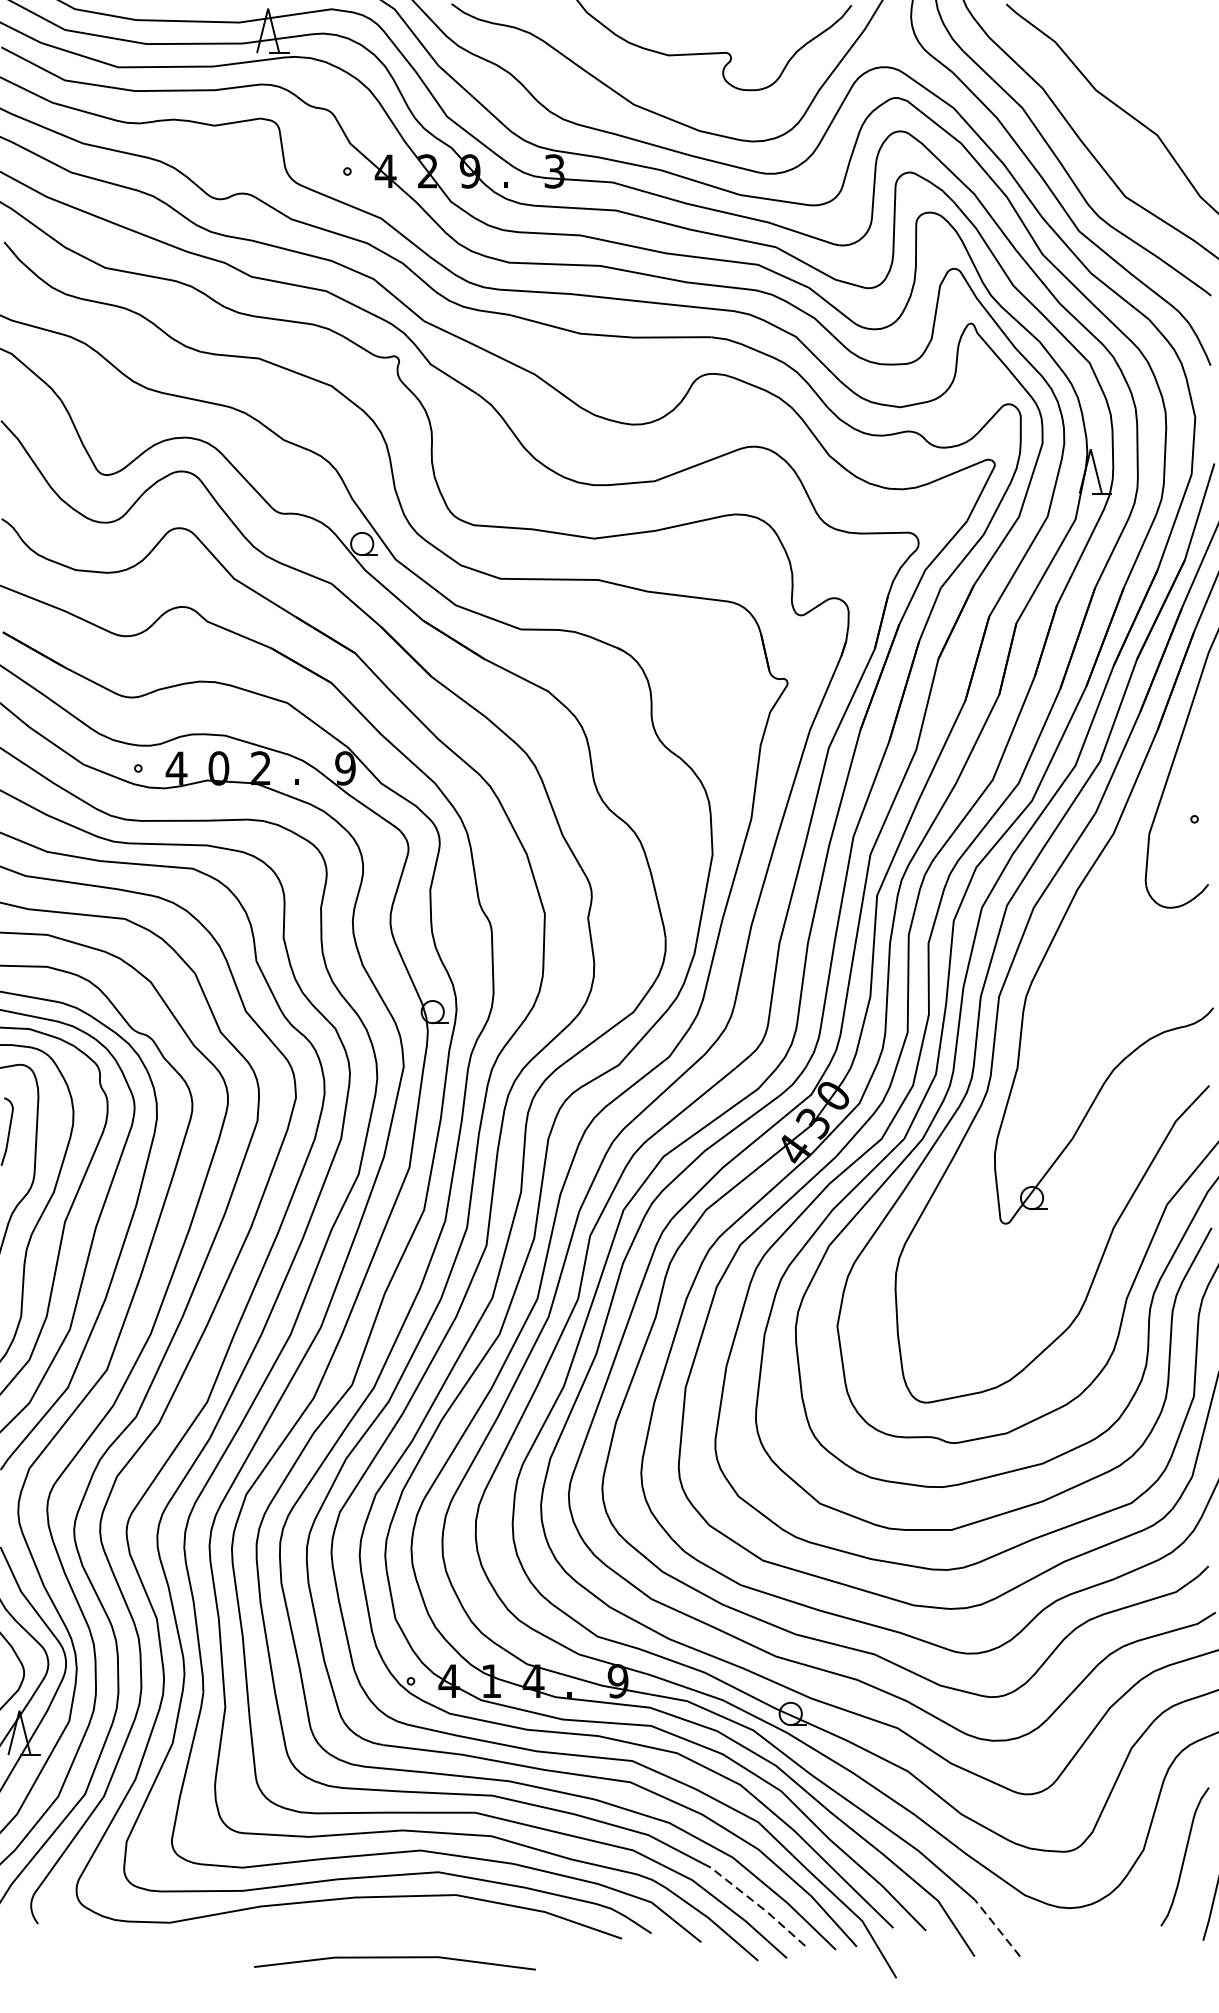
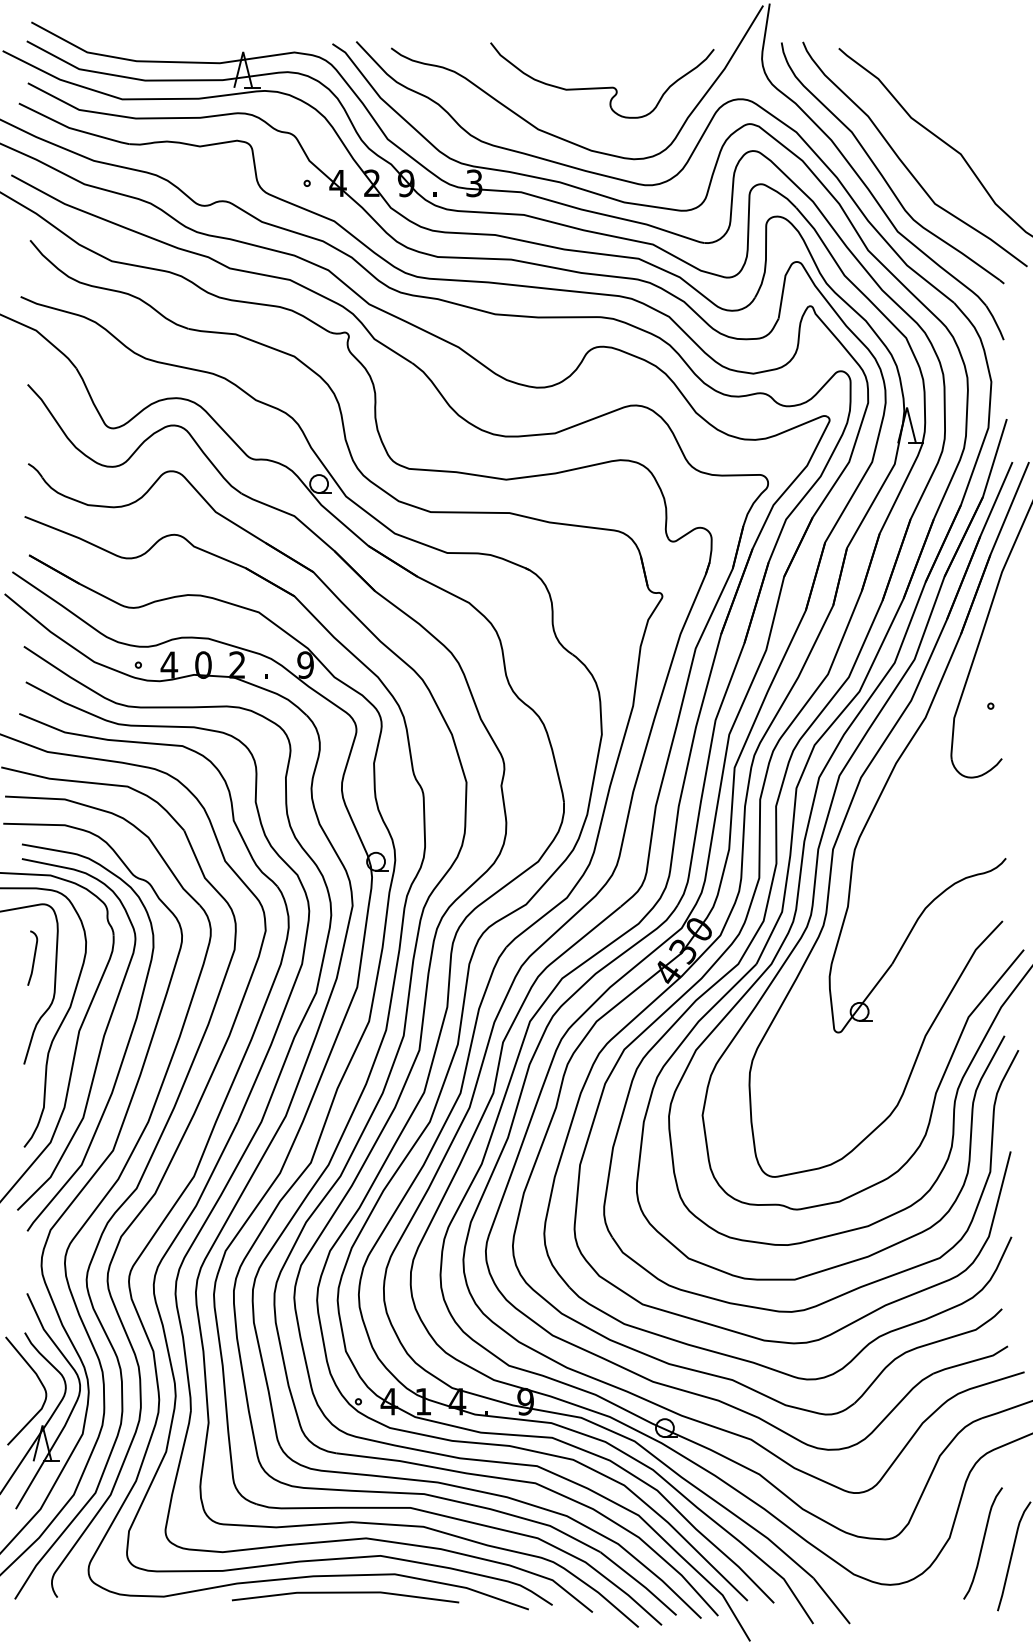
line: (759, 1906) -> (639, 1583), dashed -> solid
line: (997, 1927) -> (831, 1600), dashed -> solid
line: (394, 1958) -> (345, 1593), moved

